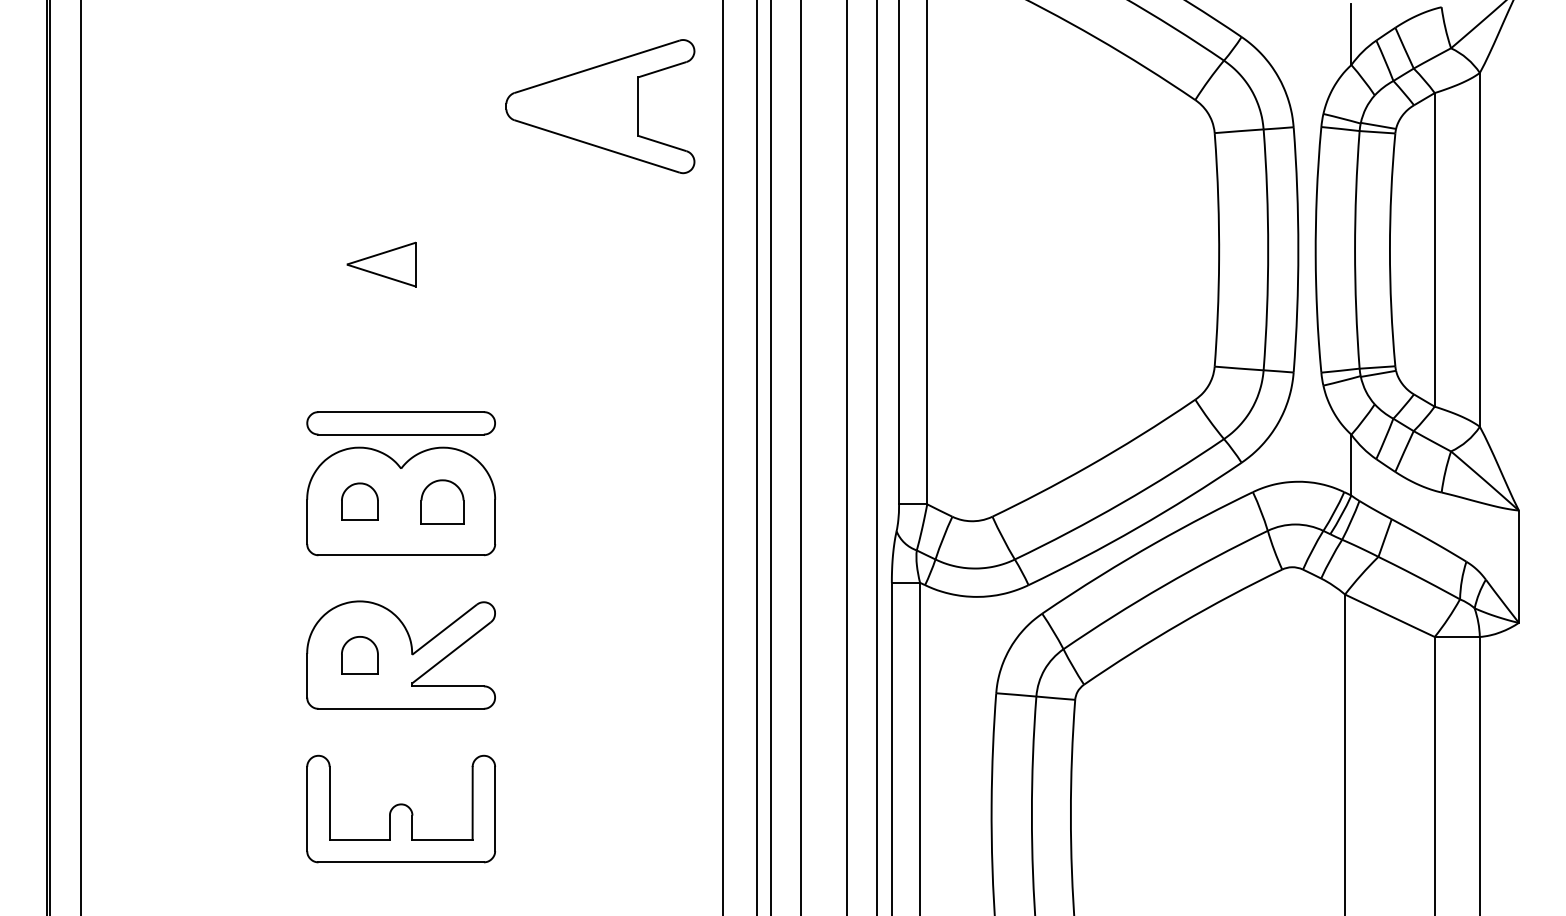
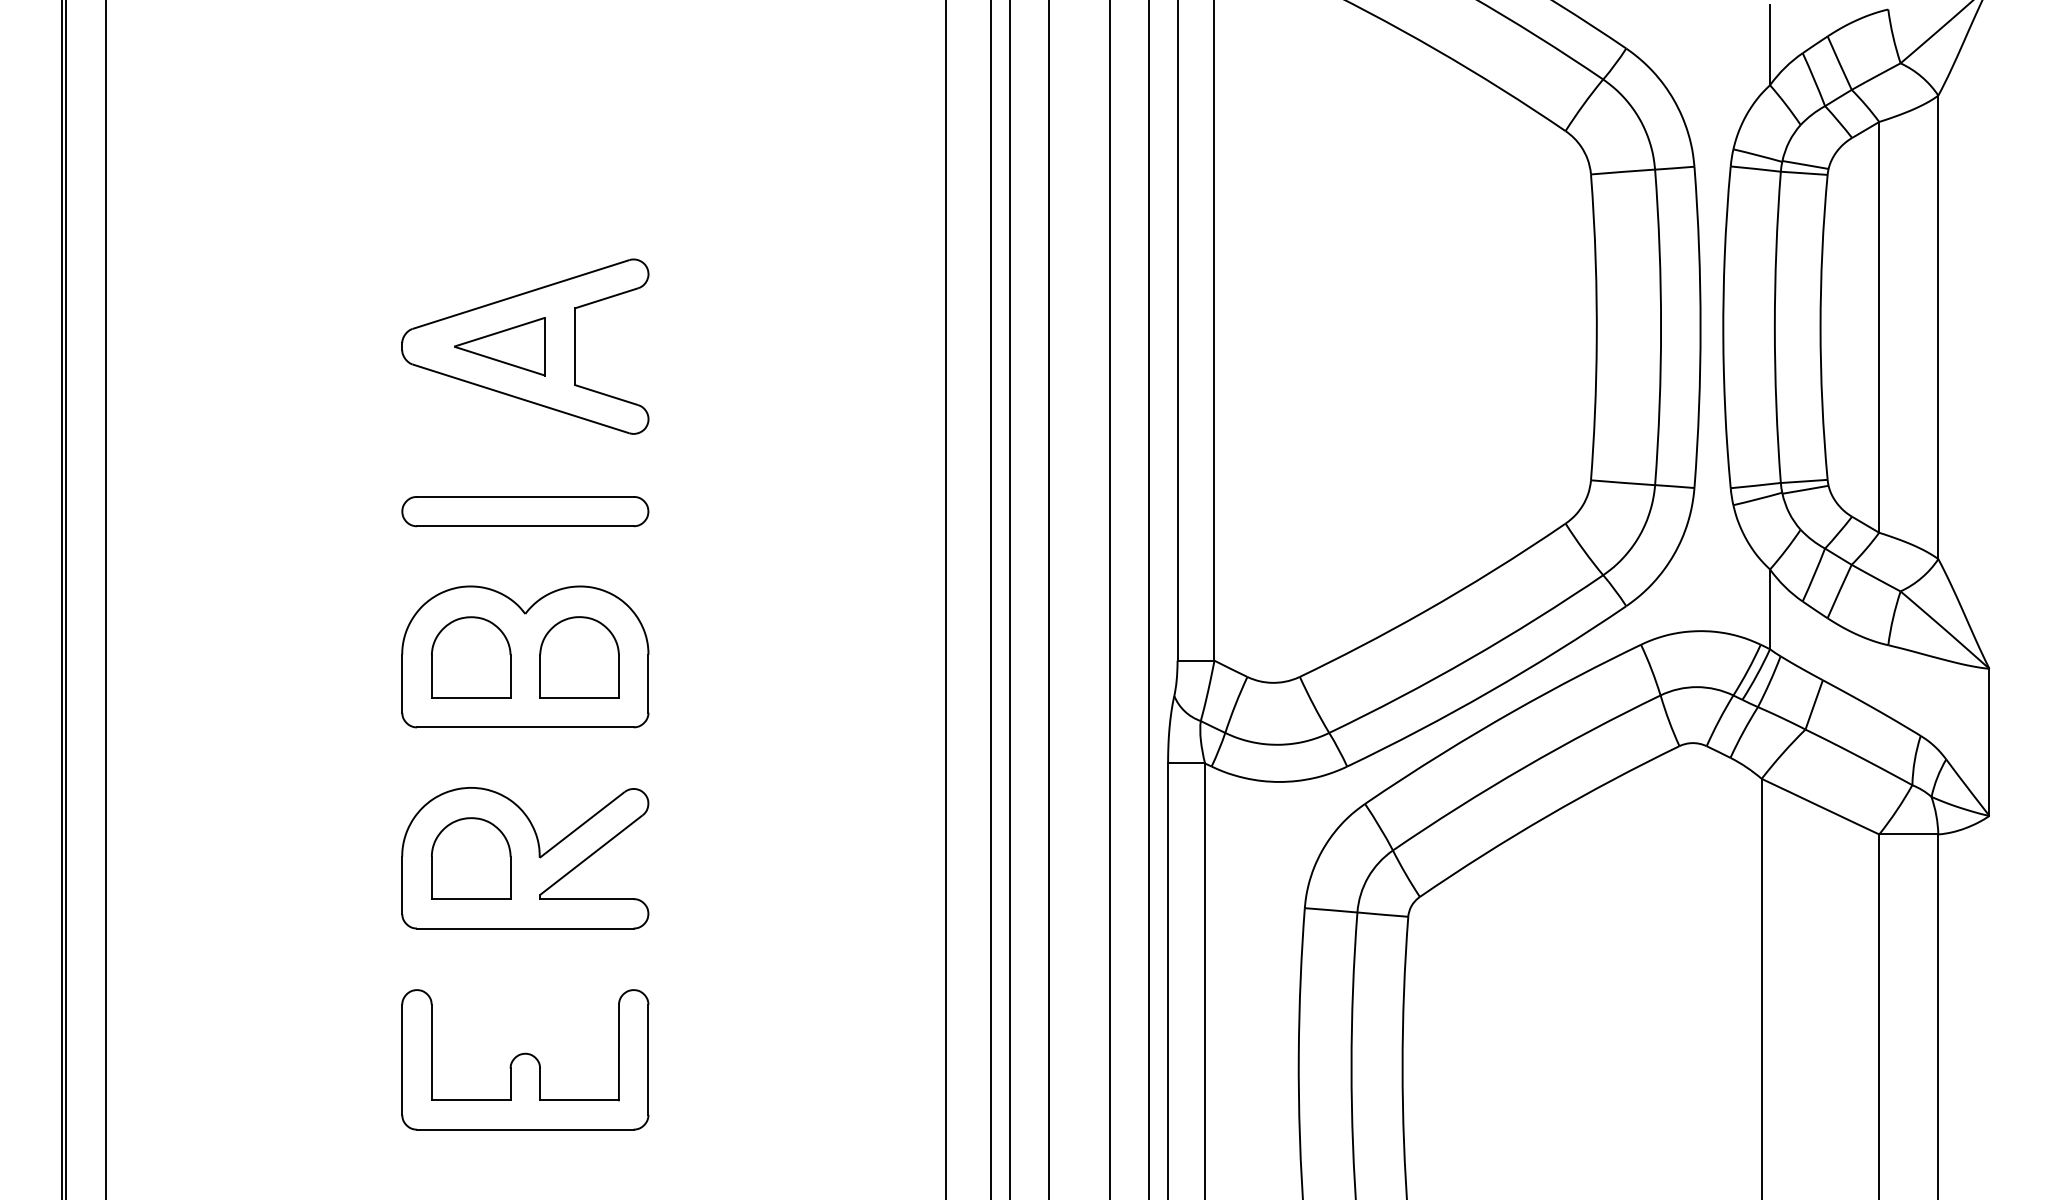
part: (600, 106) -> (525, 346), moved
part: (401, 423) -> (525, 511), moved
part: (360, 501) -> (471, 657), size x1.67
part: (442, 501) -> (579, 657), size x1.43
part: (360, 655) -> (471, 858), size x1.67

